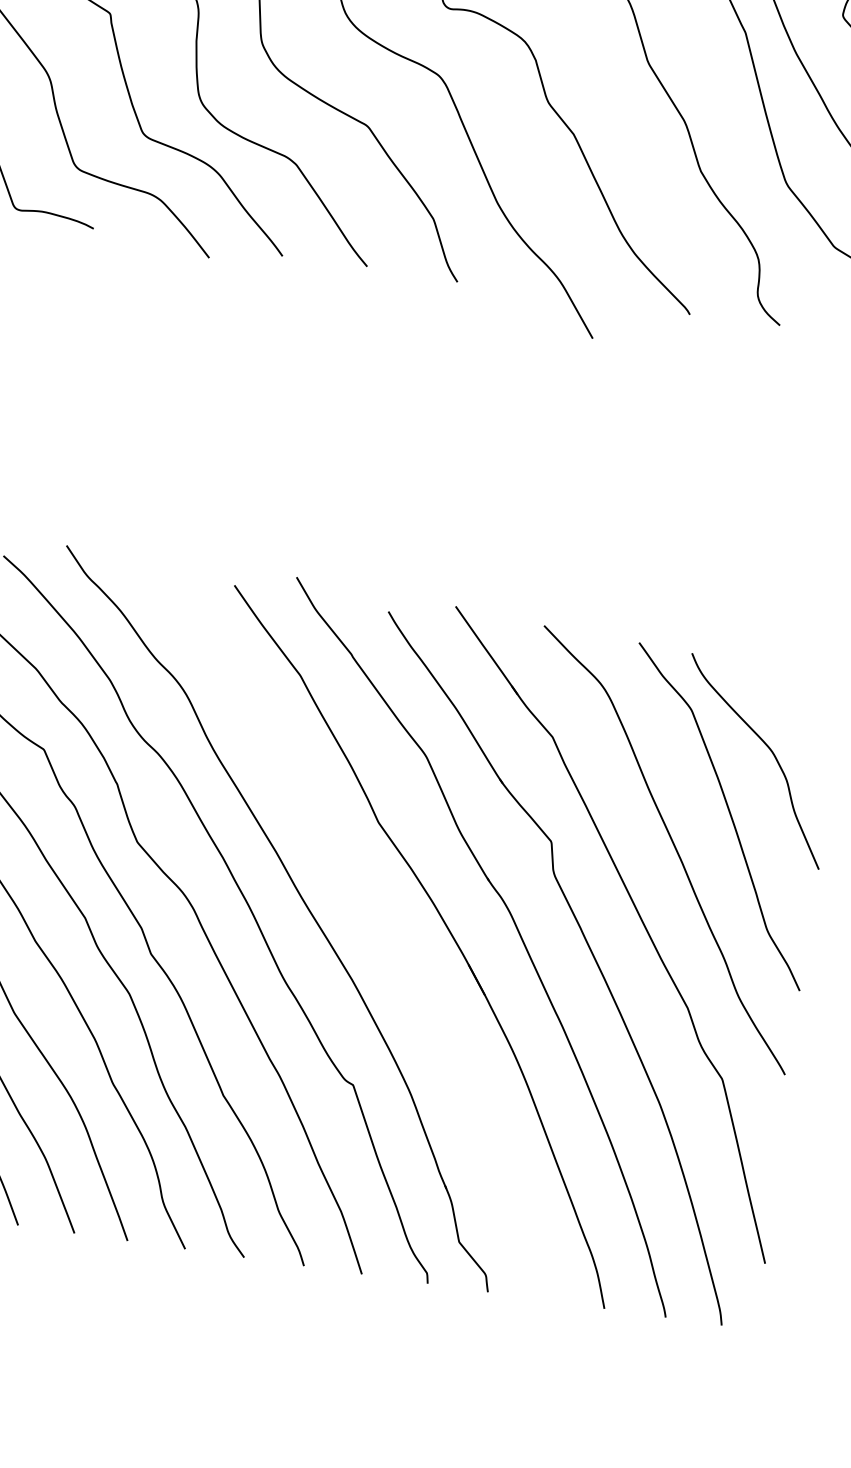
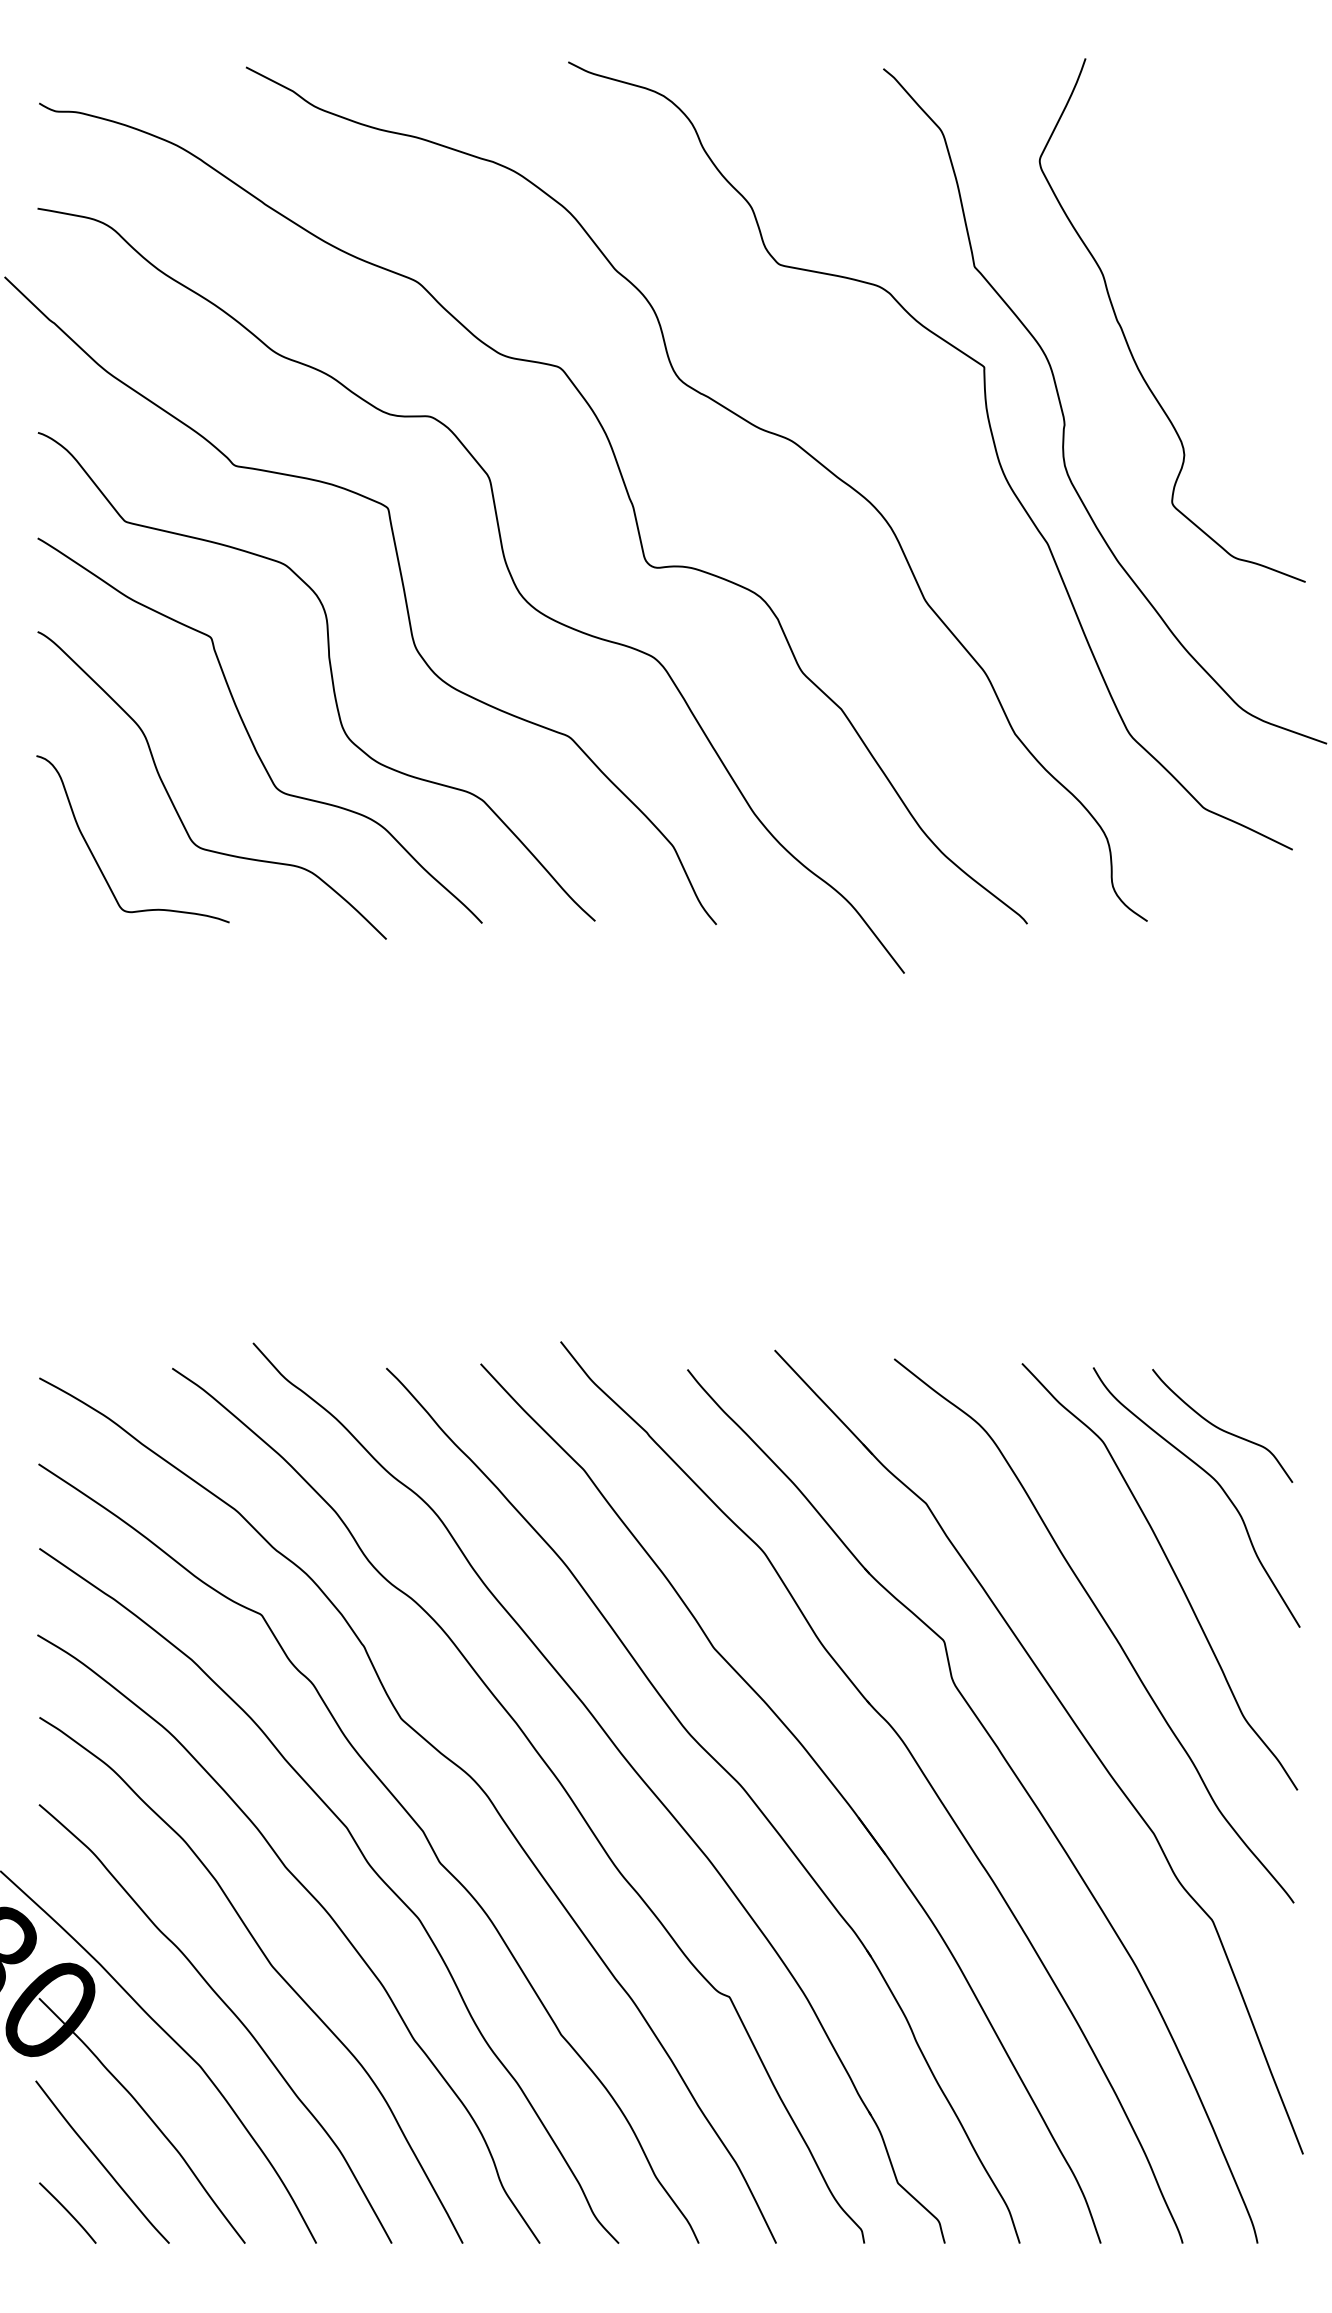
curve: (781, 712) -> (1221, 1428), added
part: (377, 921) -> (731, 1777), added

